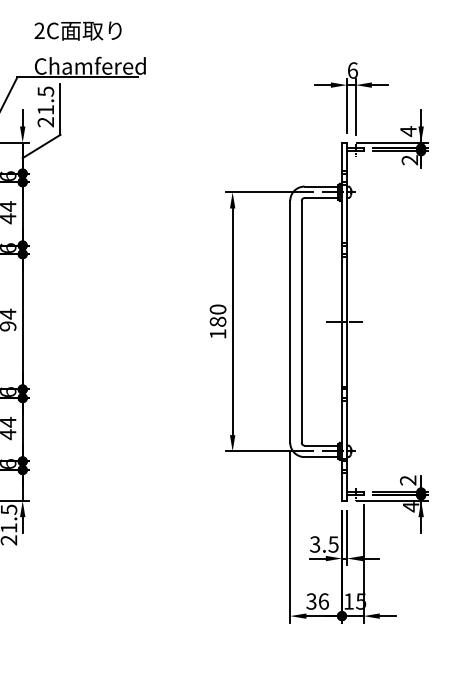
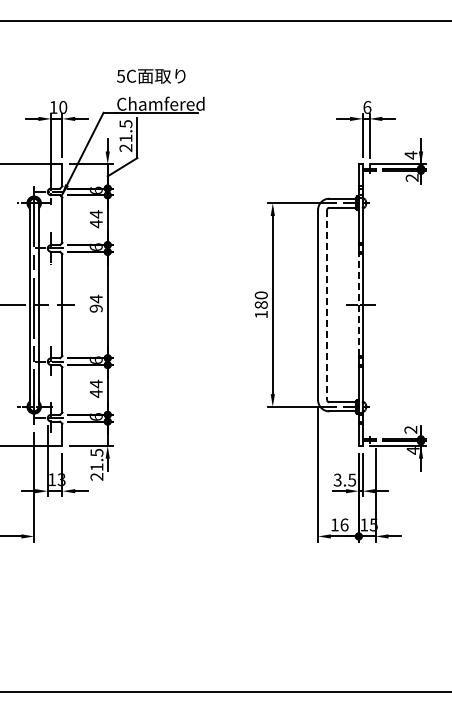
text: (38, 29) -> (120, 75), 2C -> 5C
line: (302, 322) -> (327, 305), solid -> dashed
line: (341, 322) -> (358, 305), solid -> dashed
text: (311, 600) -> (334, 524), 36 -> 16

